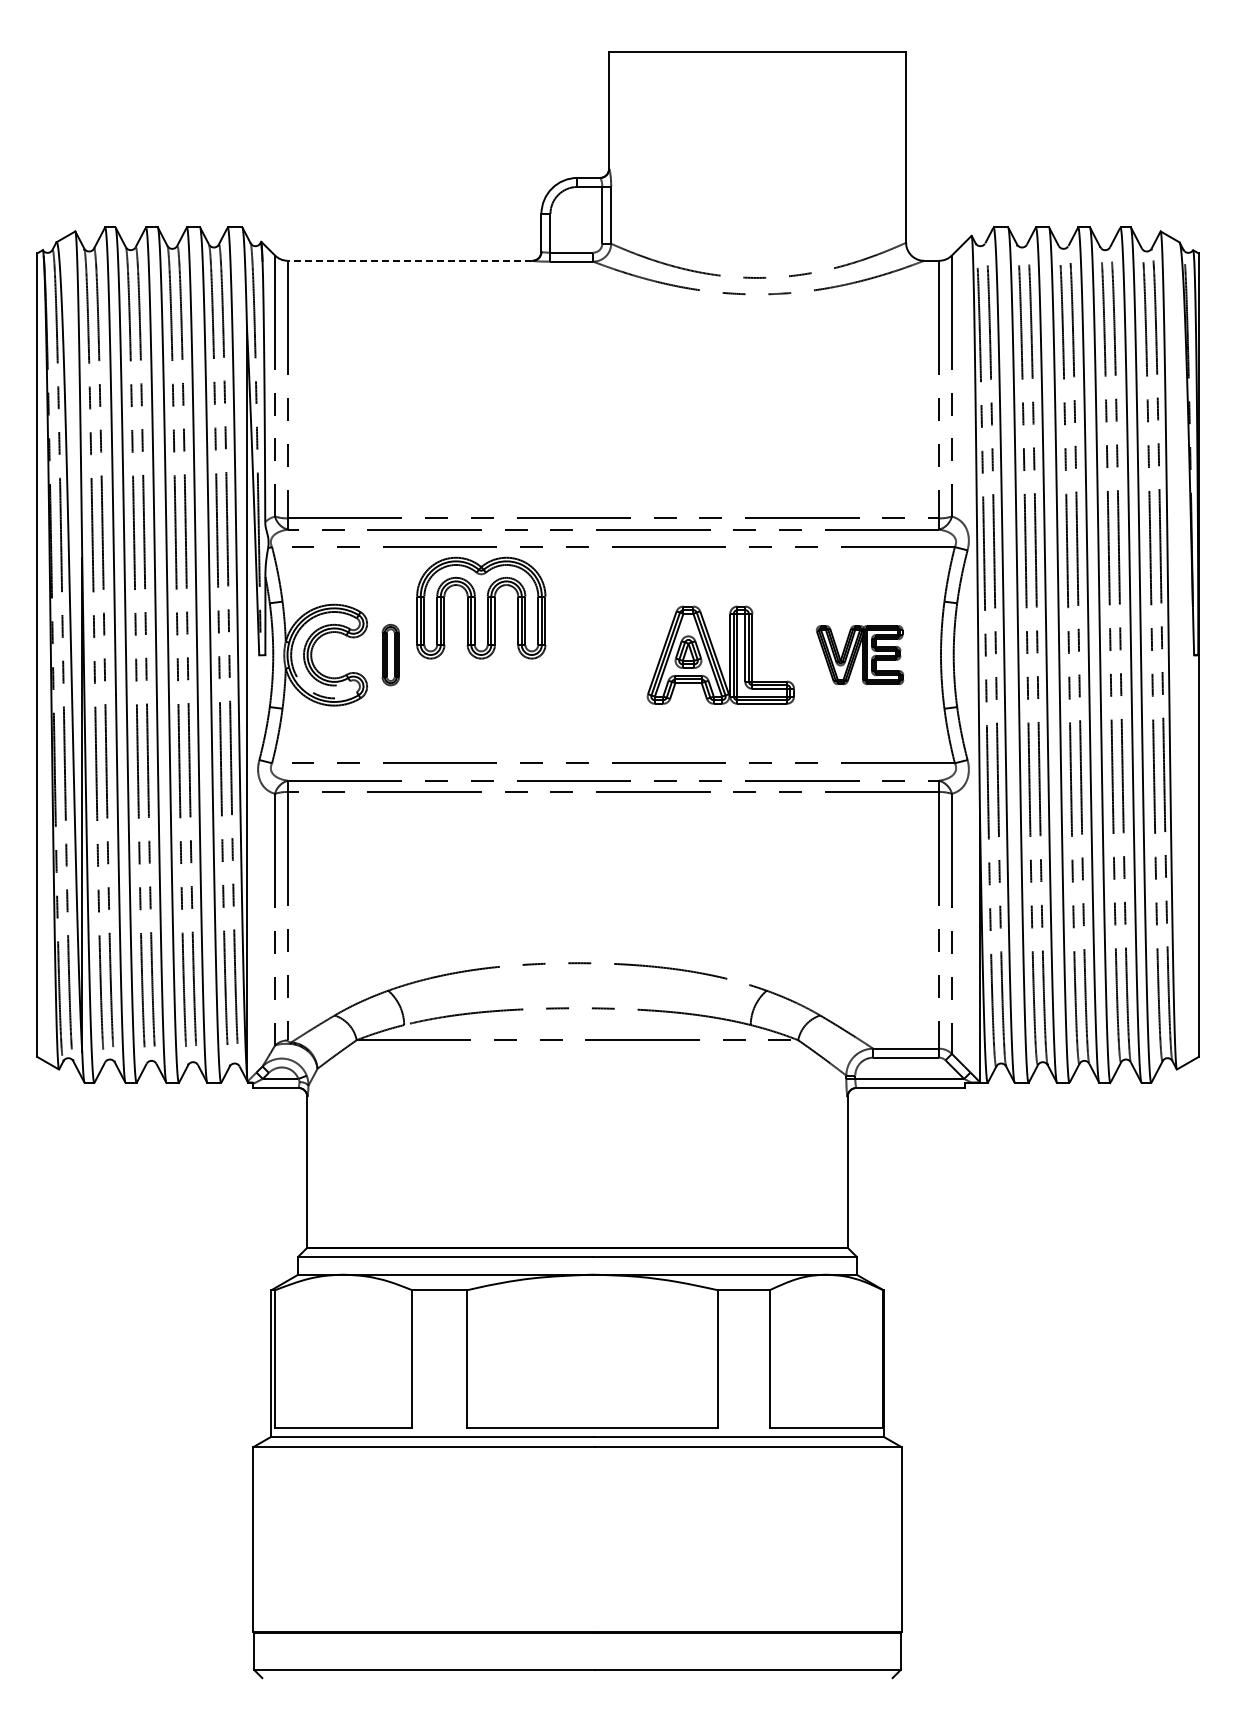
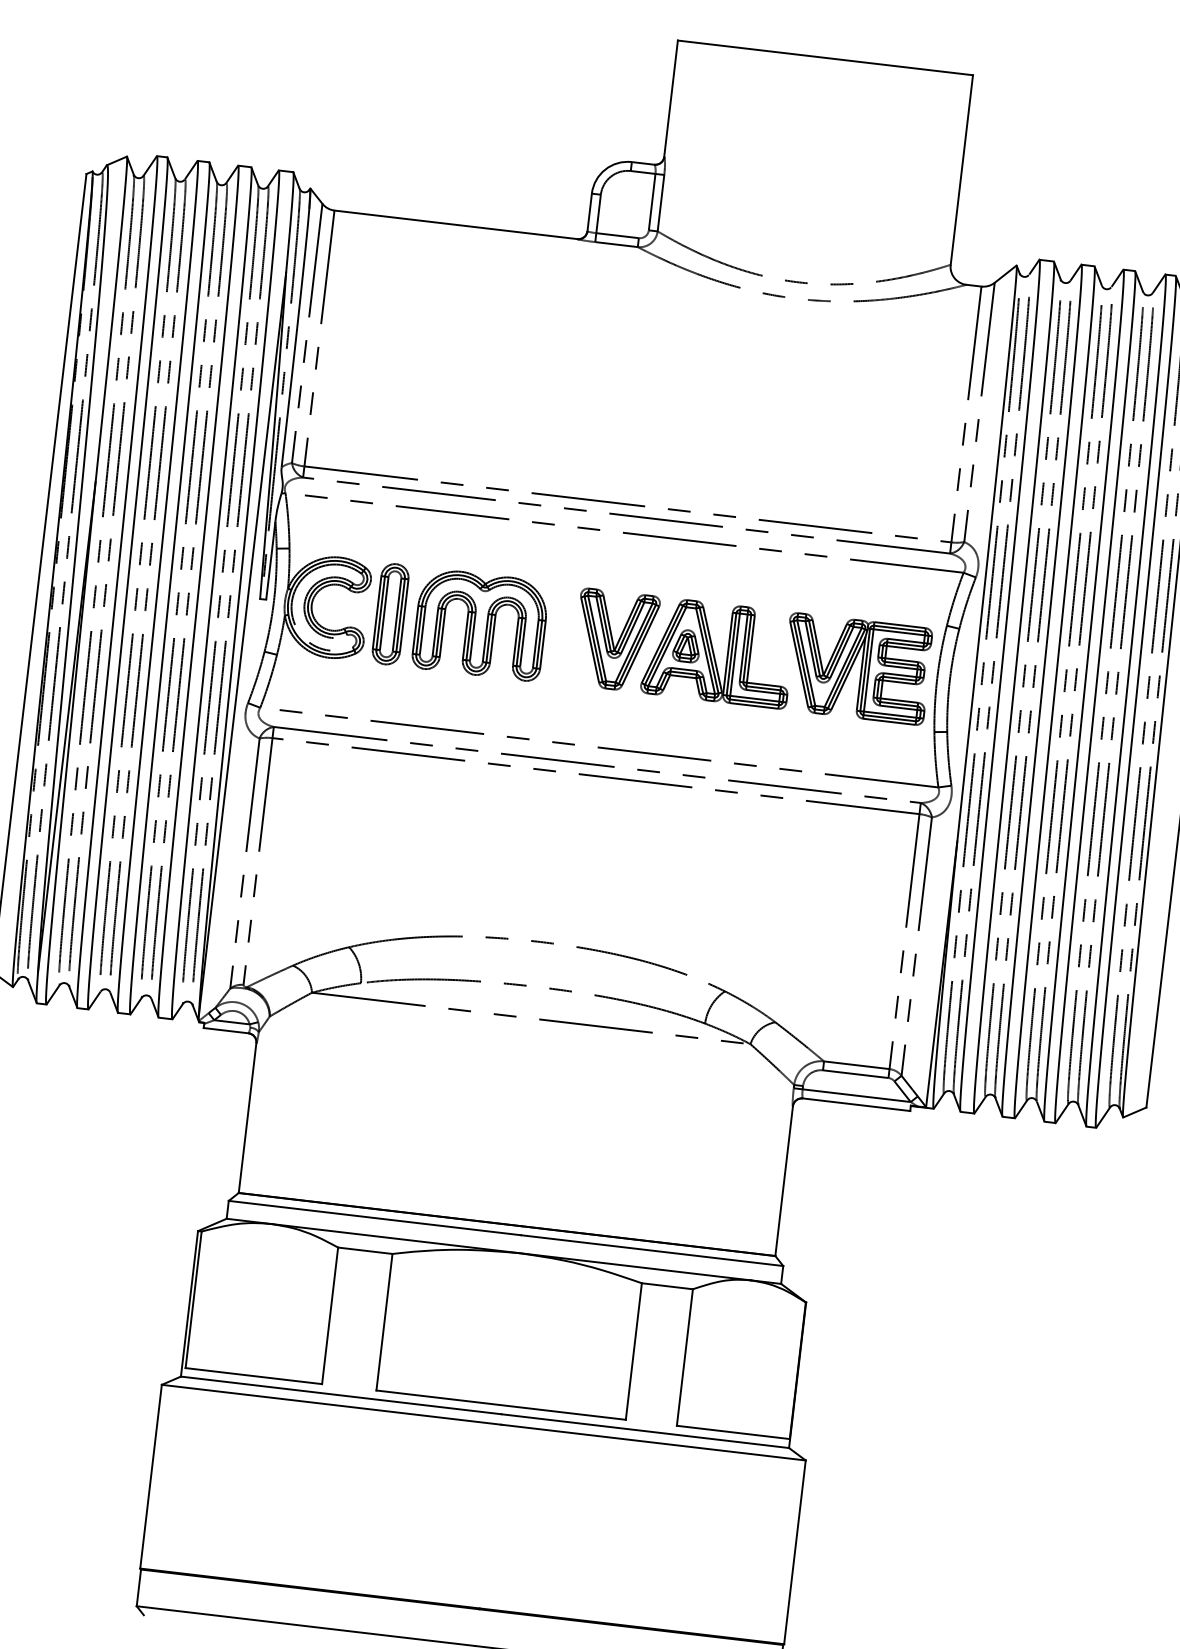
line: (409, 260) -> (455, 224), dashed -> solid
part: (481, 607) -> (480, 624), moved
part: (390, 654) -> (390, 613), size x1.67
part: (616, 654) -> (615, 639), added
part: (859, 654) -> (856, 668), size x1.67

